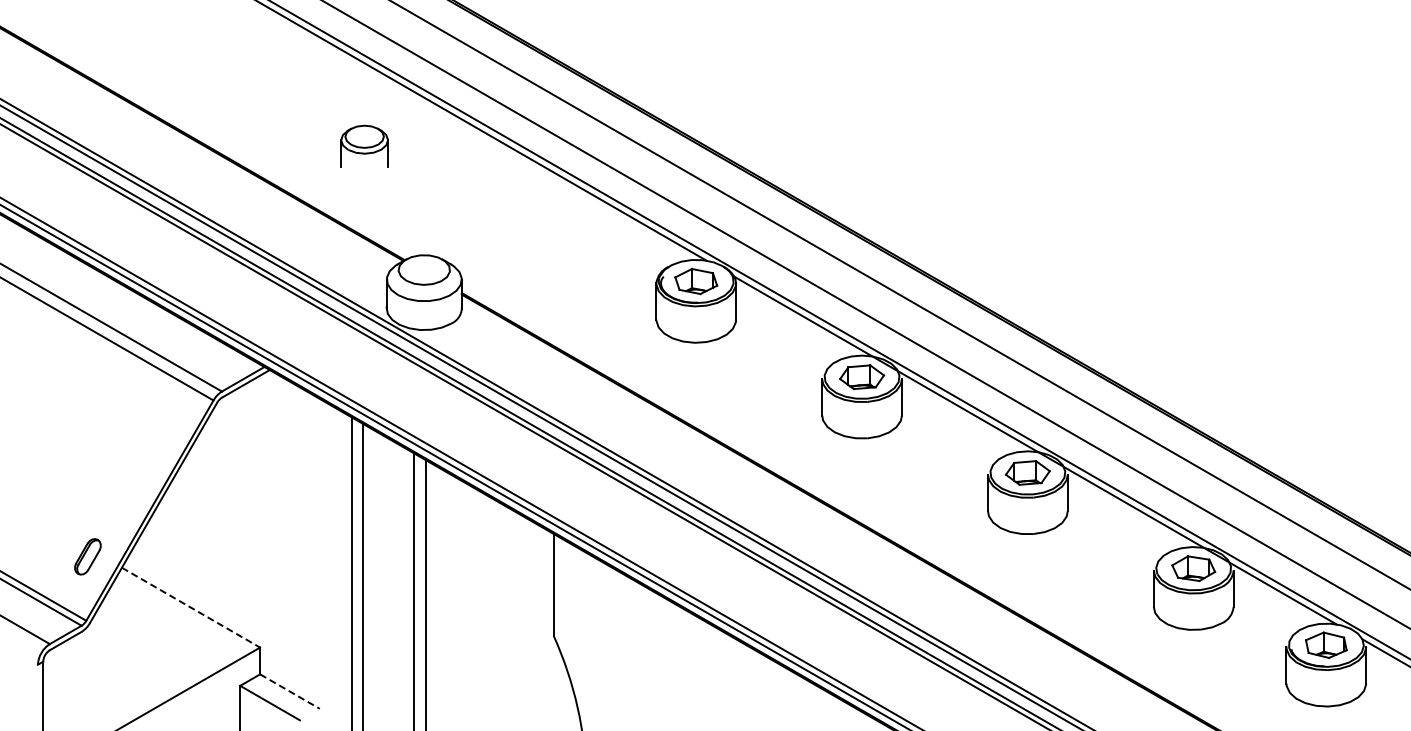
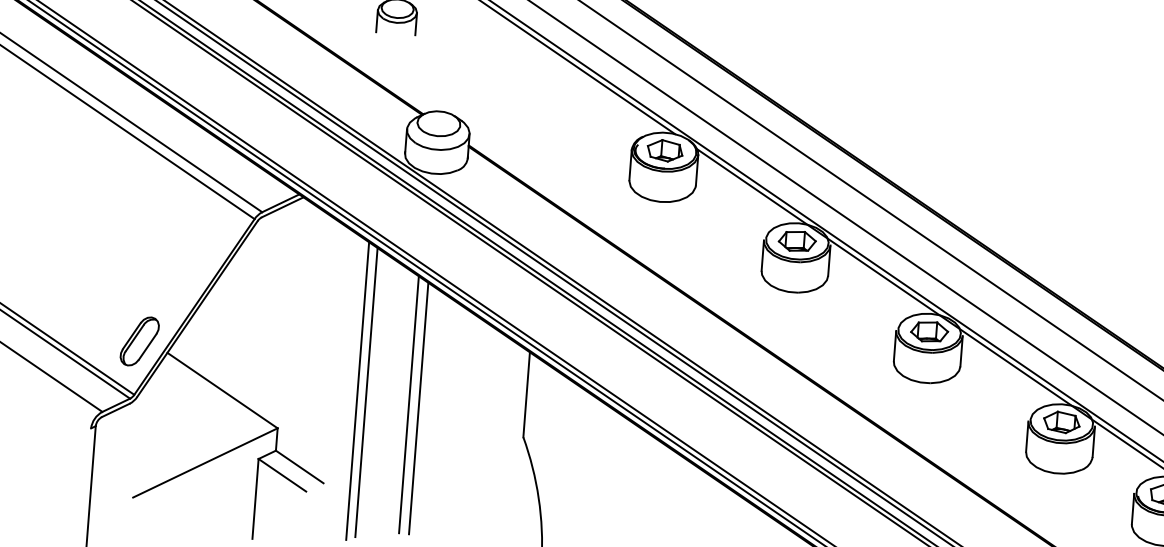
part: (87, 556) -> (139, 341), size x1.67
line: (191, 607) -> (222, 390), dashed -> solid
line: (290, 691) -> (300, 466), dashed -> solid

